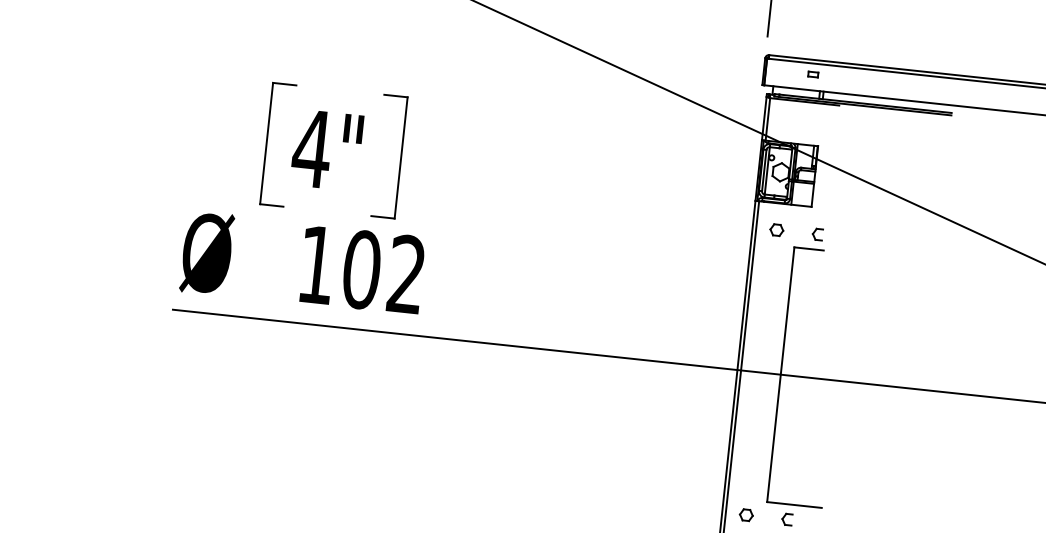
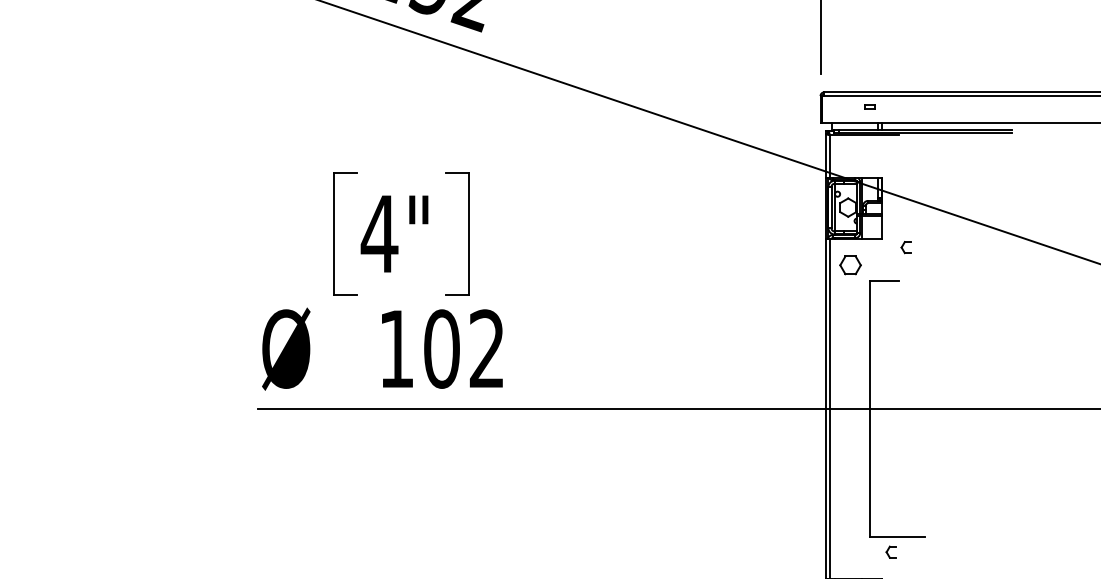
part: (776, 230) -> (849, 265), size x1.6
part: (816, 234) -> (905, 247), moved
part: (745, 514) -> (849, 551), removed

